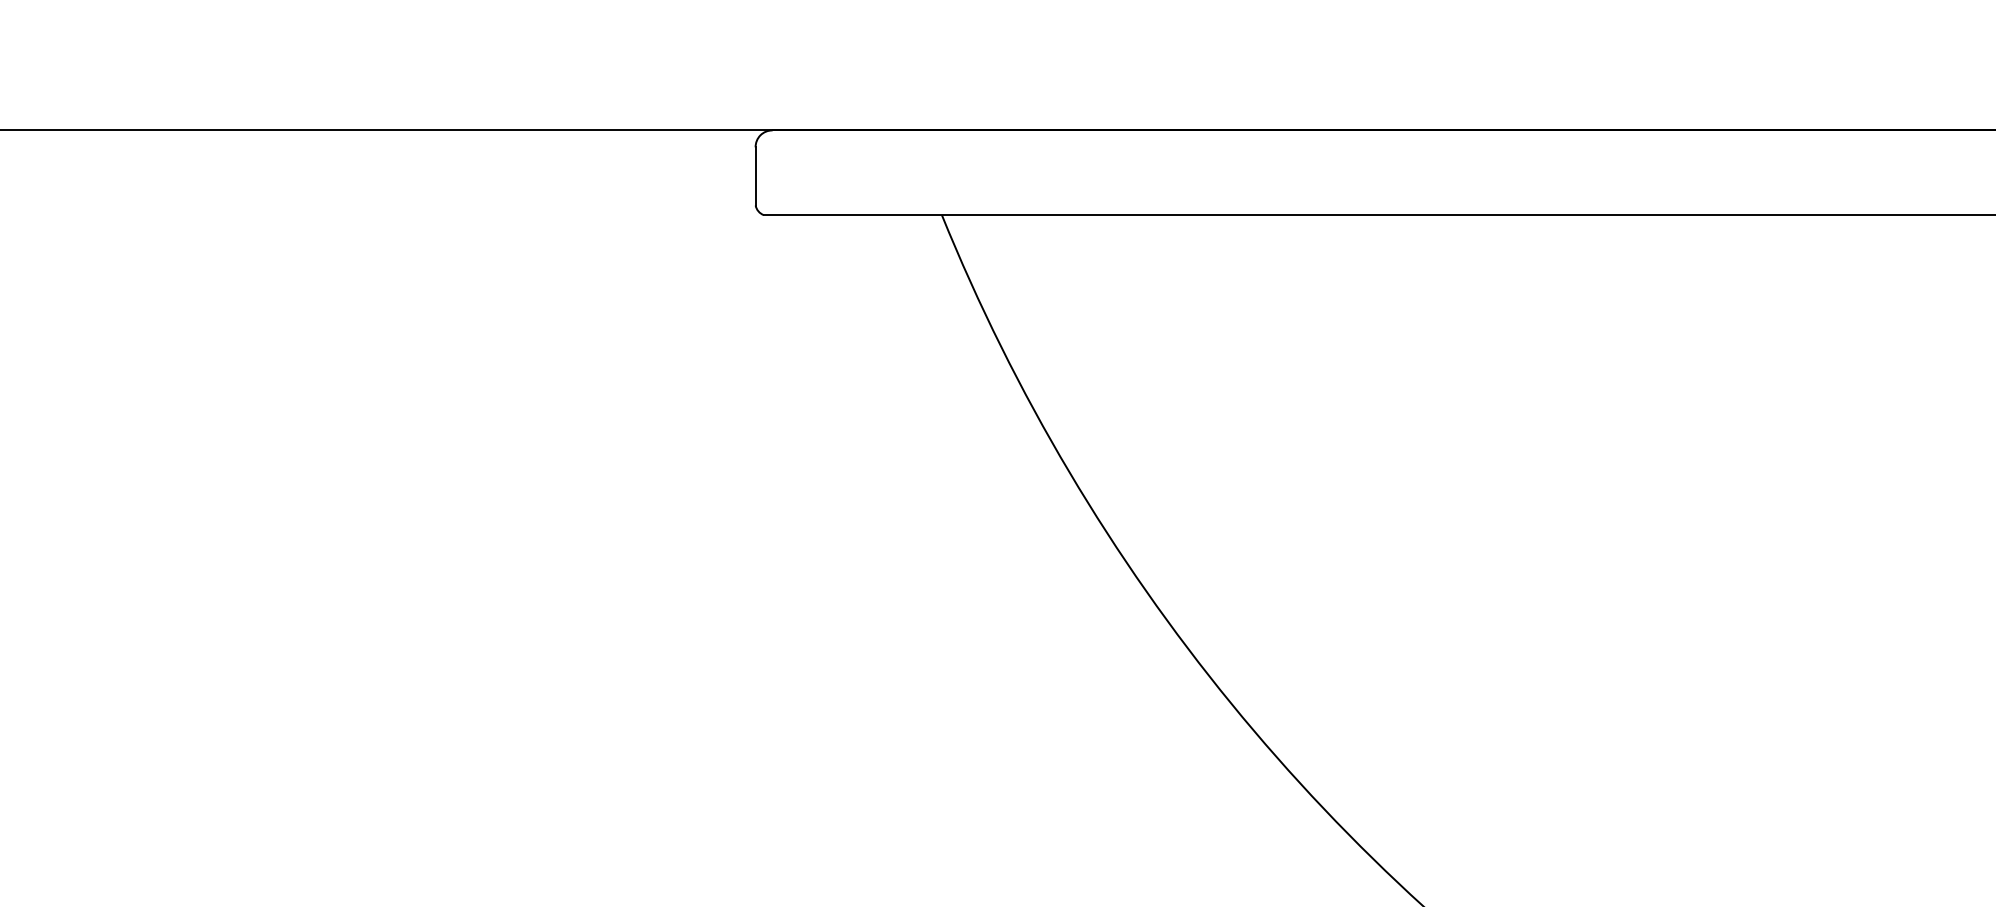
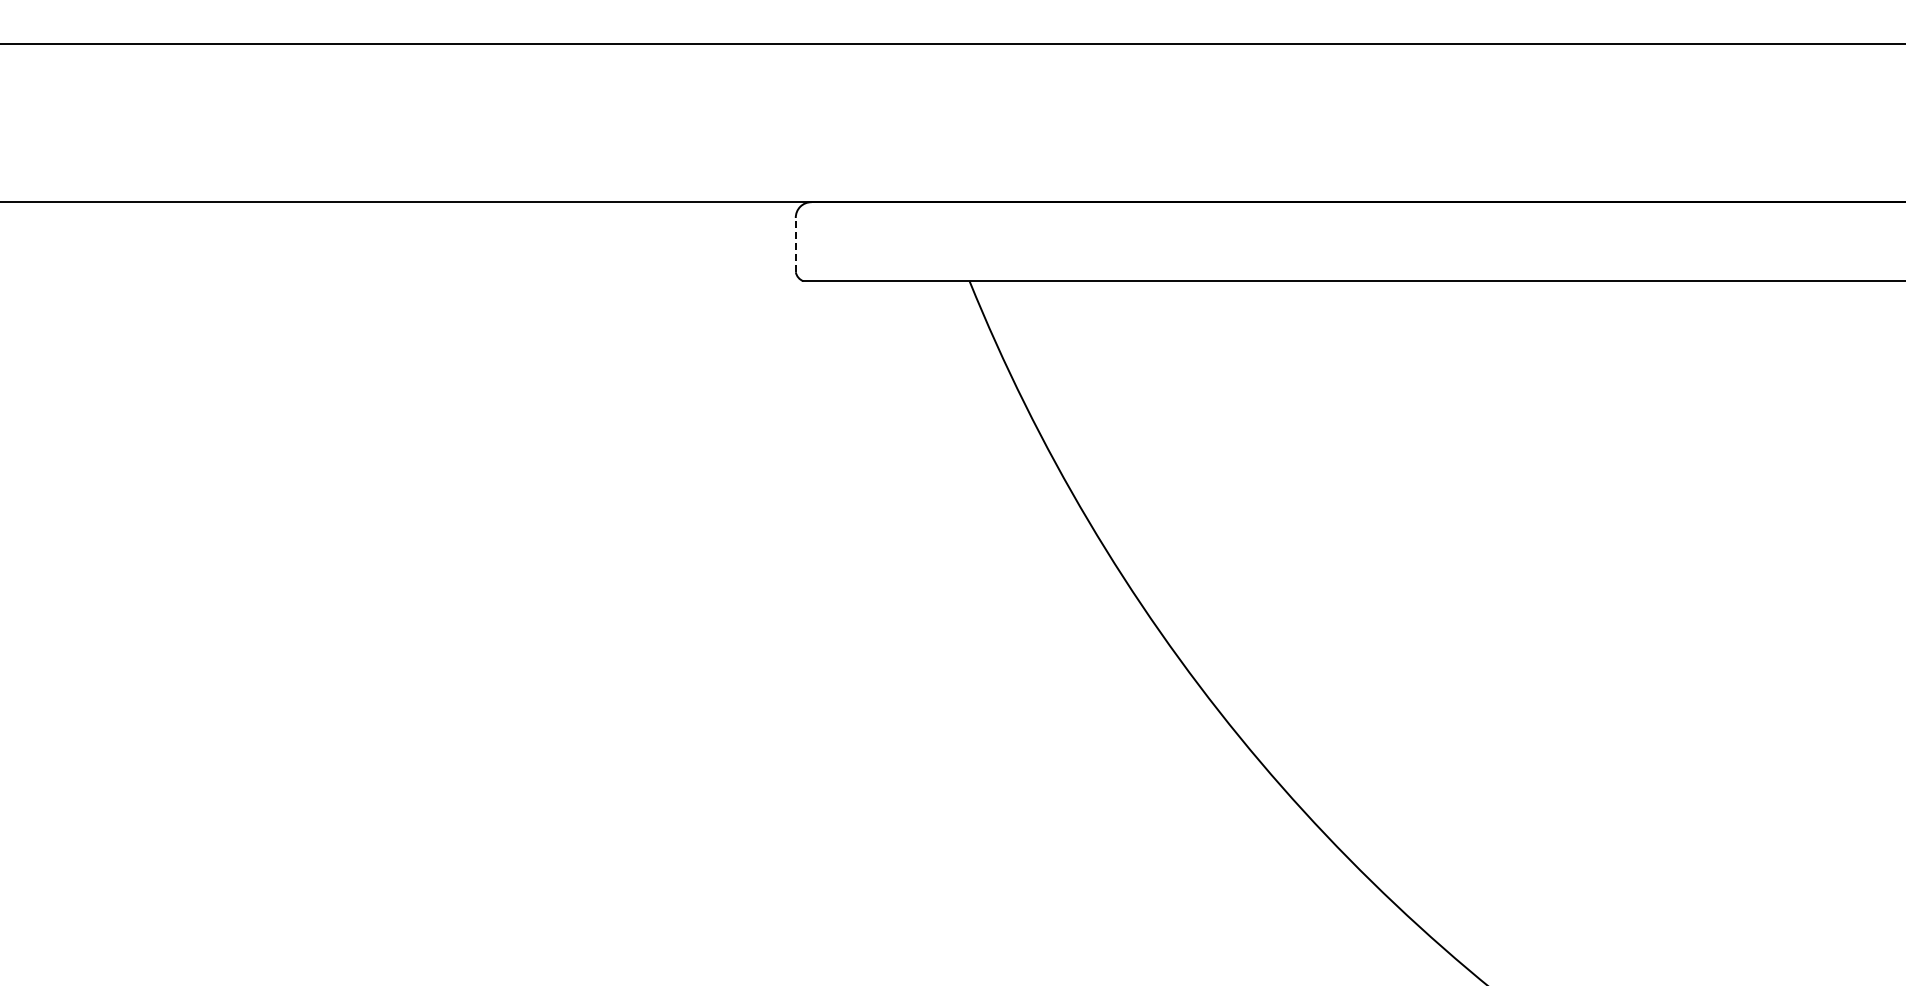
line: (755, 175) -> (795, 244), solid -> dashed

